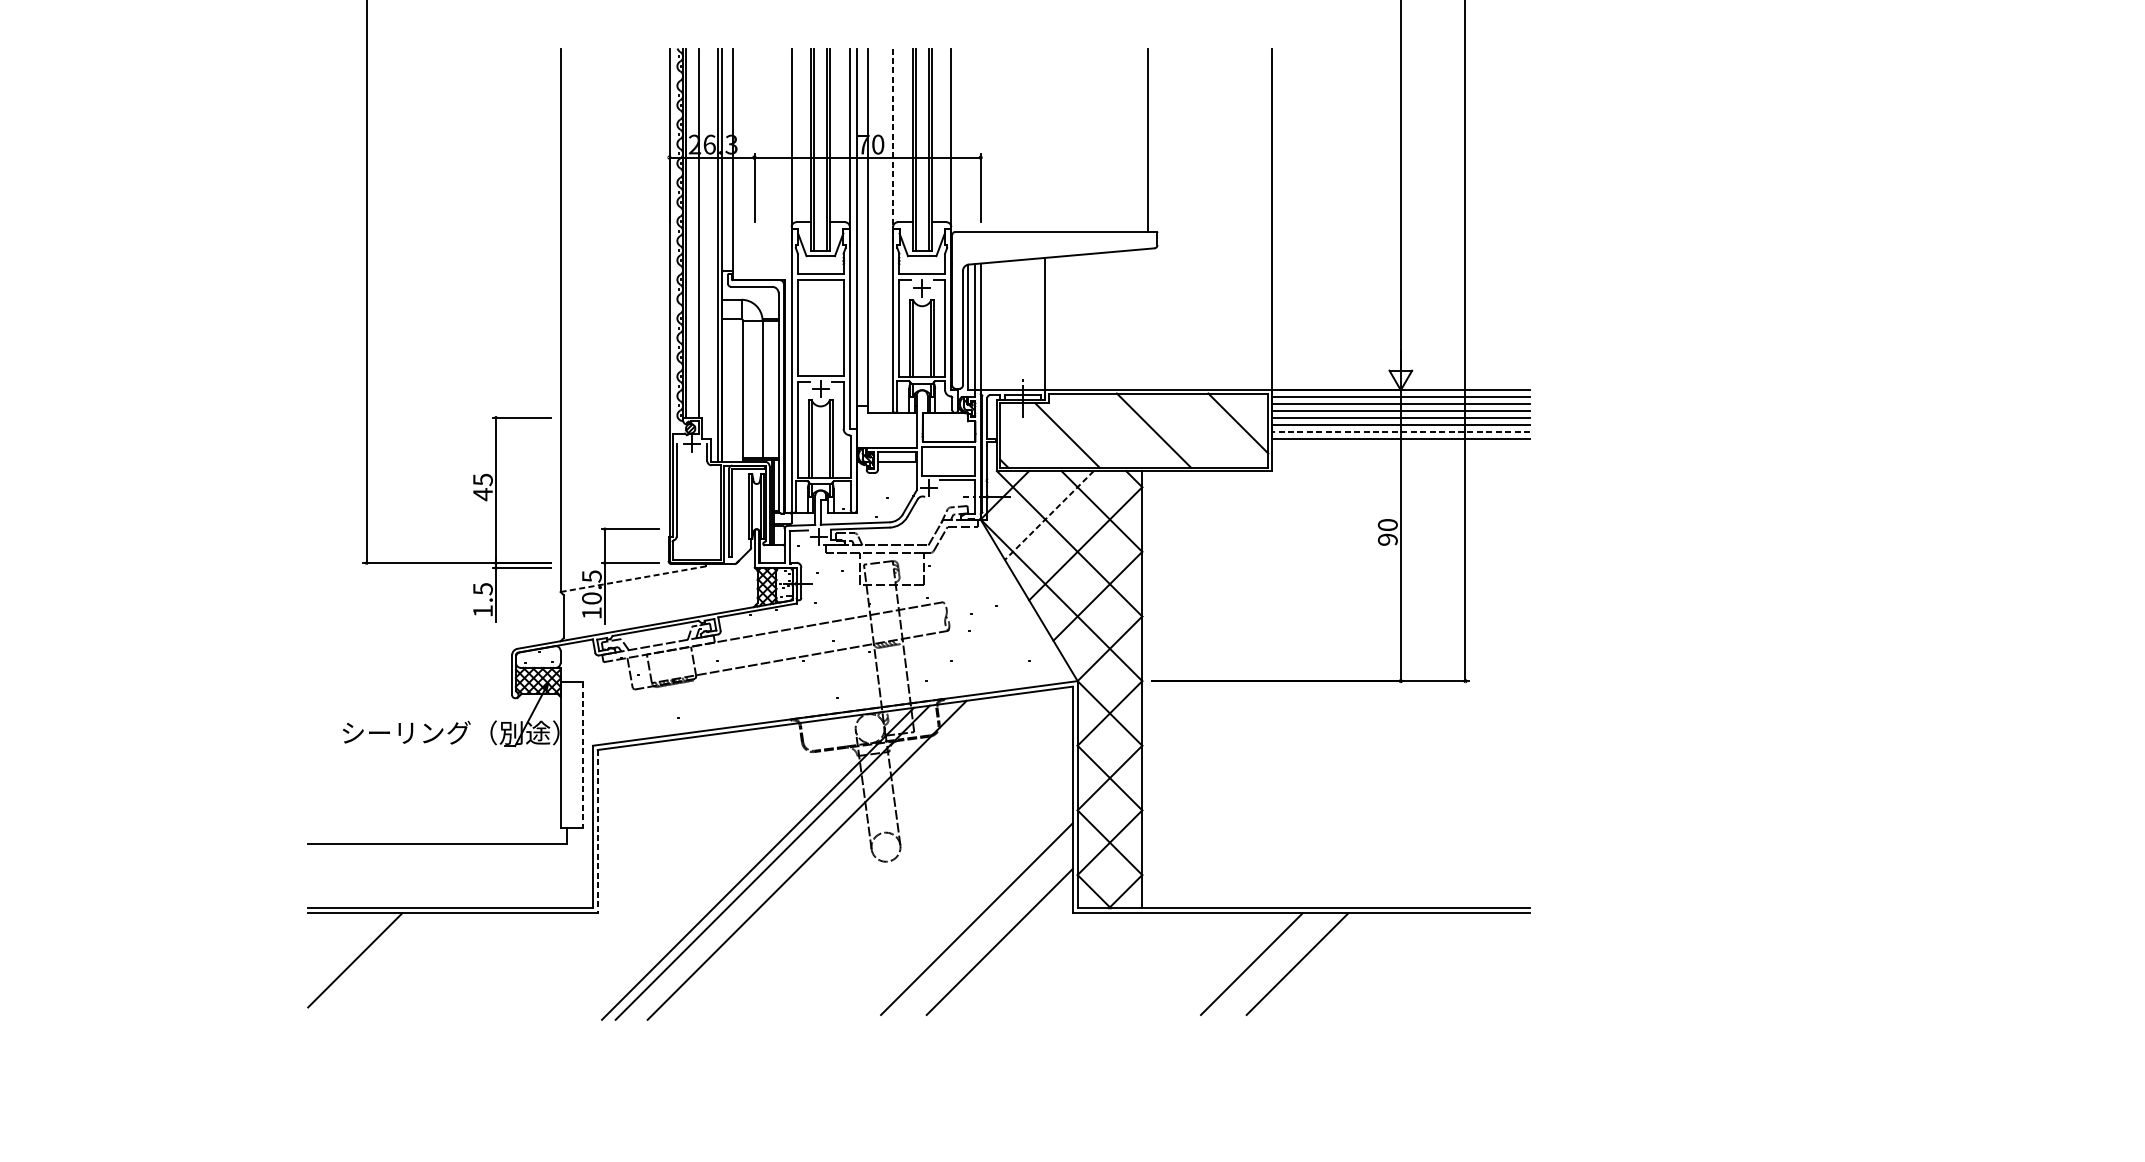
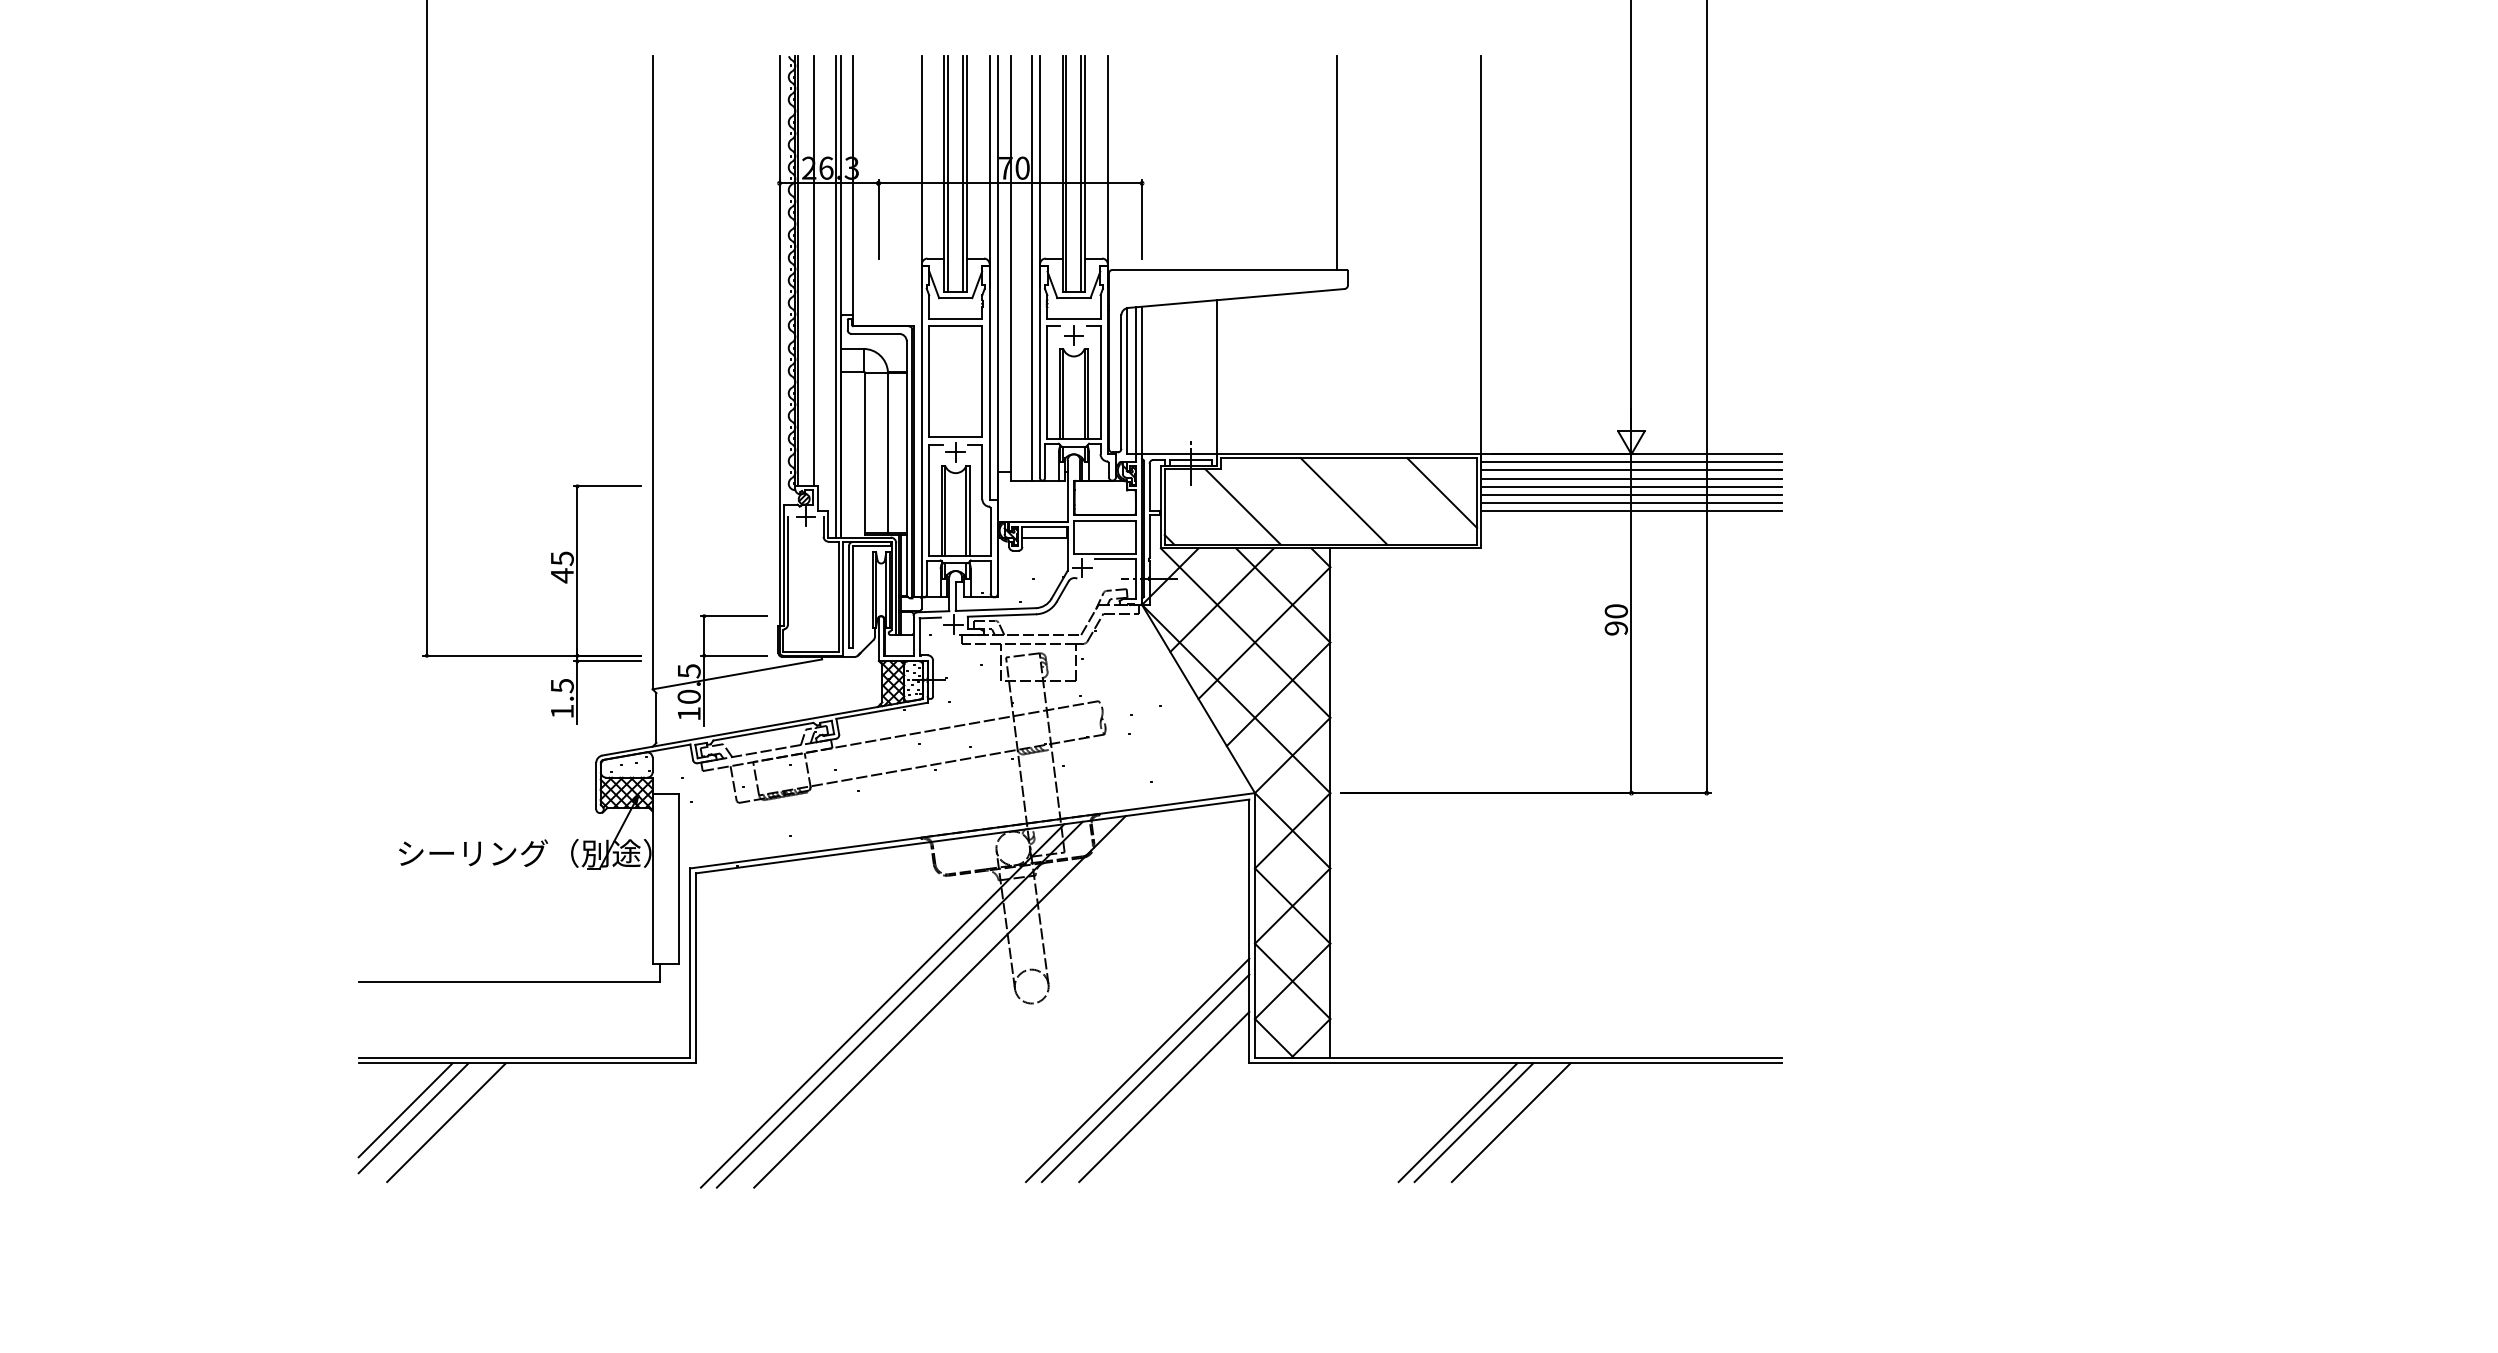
line: (893, 148) -> (1040, 172), dashed -> solid
line: (885, 230) -> (1031, 268), added
line: (1400, 431) -> (1631, 502), dashed -> solid
line: (1048, 515) -> (1221, 600), dashed -> solid
line: (633, 579) -> (737, 674), dashed -> solid
line: (583, 754) -> (679, 878), dashed -> solid
line: (598, 831) -> (696, 968), dashed -> solid
line: (983, 926) -> (1145, 1078), added
line: (348, 953) -> (405, 1110), added
line: (383, 963) -> (446, 1122), added
line: (1265, 963) -> (1473, 1122), added

